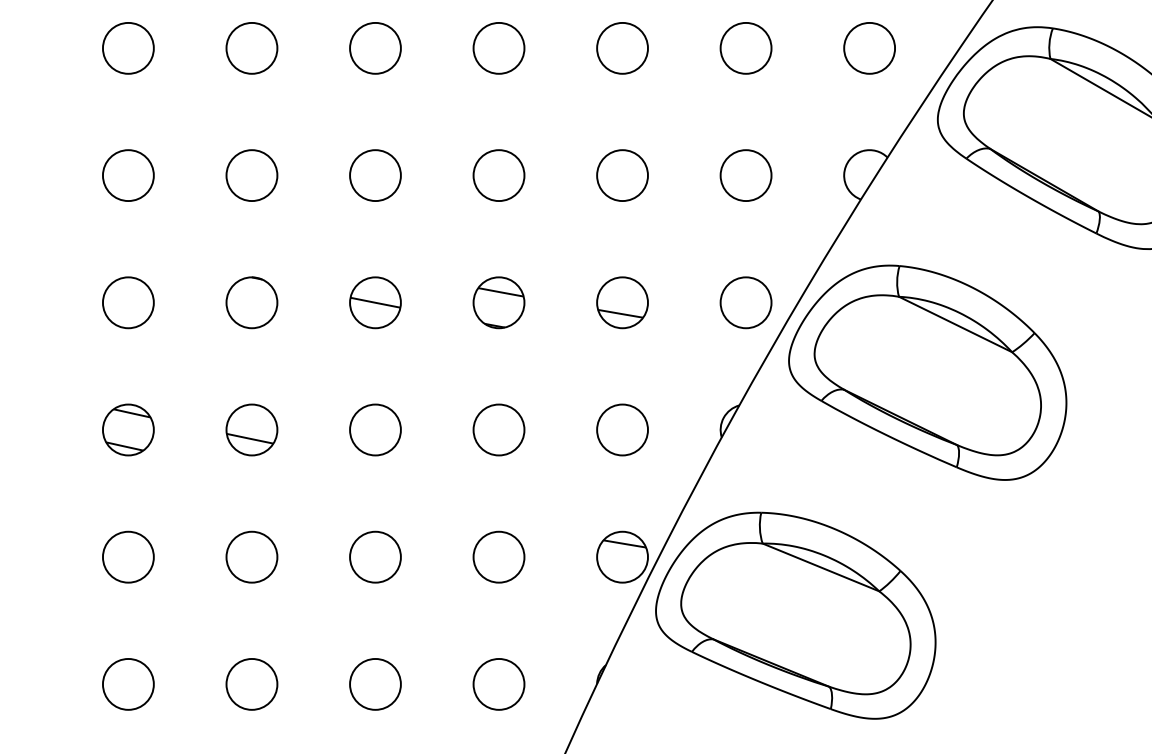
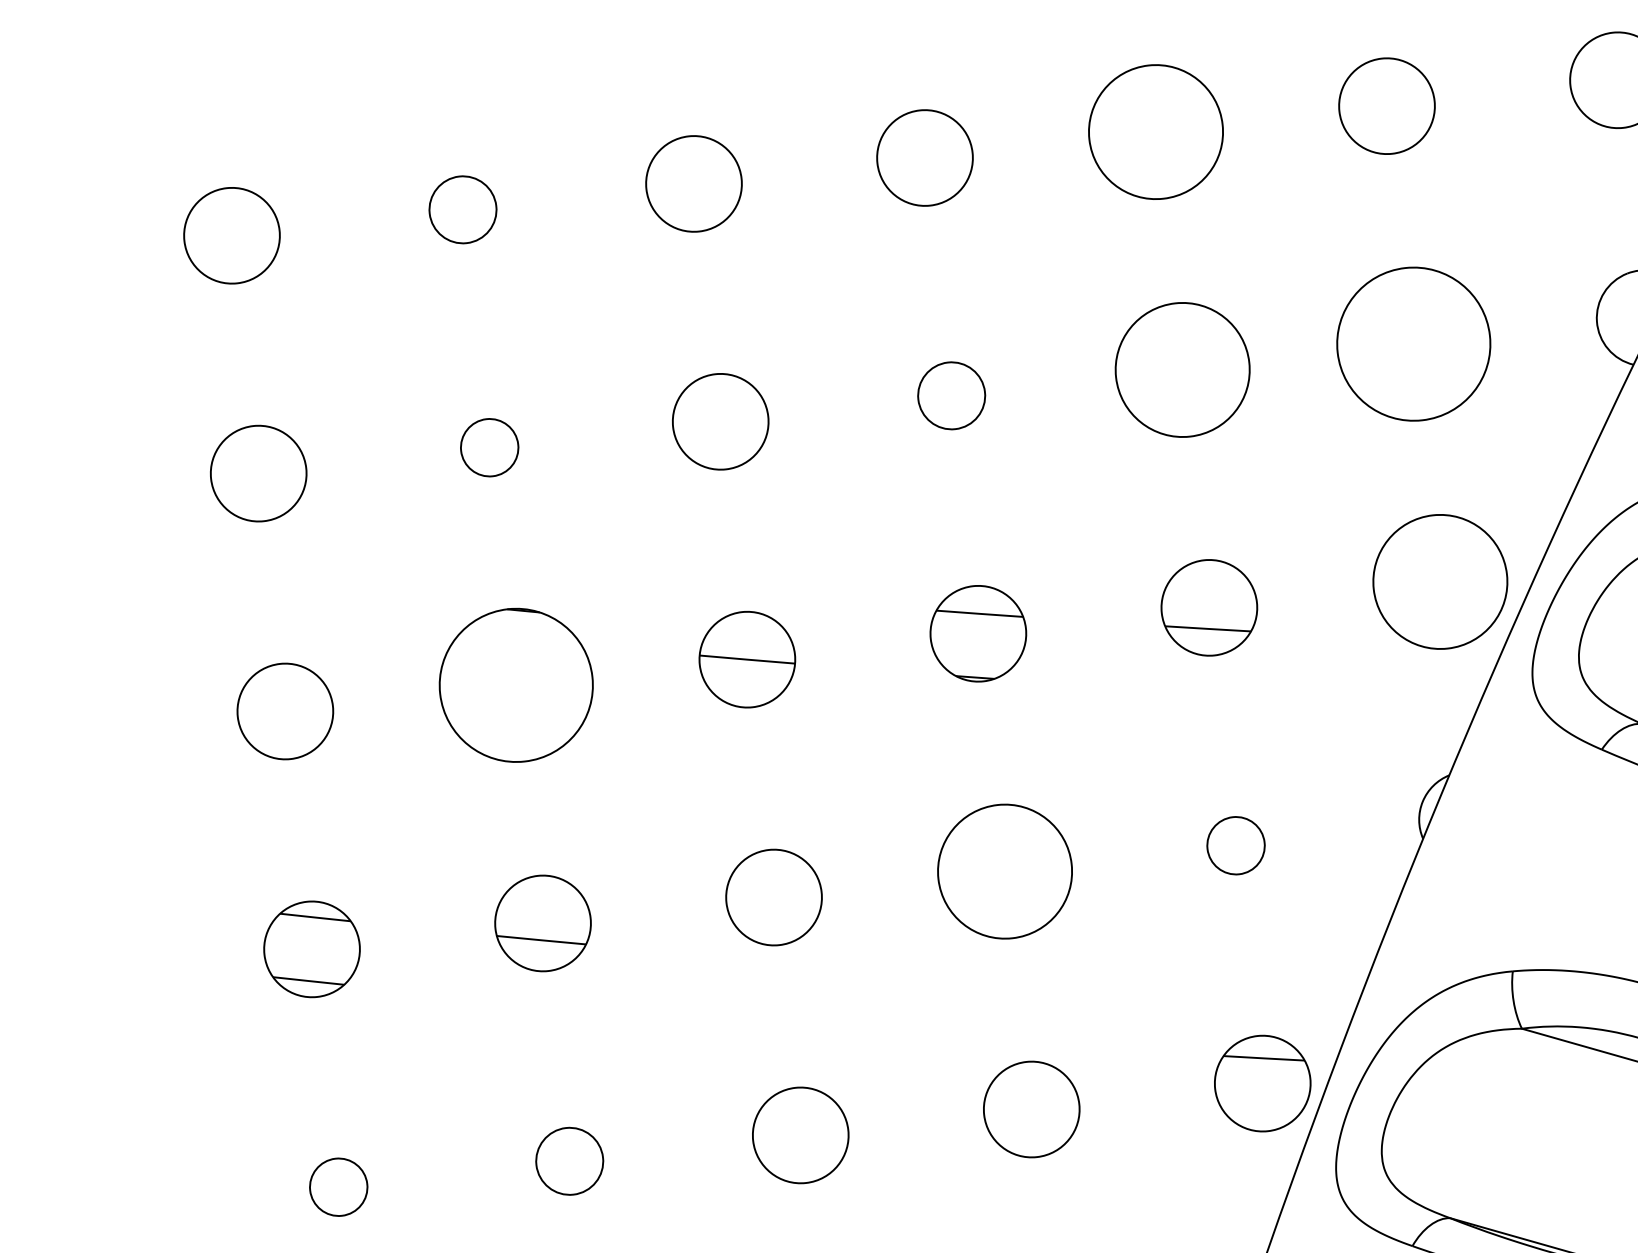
circle: (251, 47) -> (461, 208), size x0.7
circle: (622, 47) -> (1155, 130), size x1.4
circle: (251, 175) -> (488, 447), size x0.6
circle: (498, 175) -> (950, 395), size x0.7
circle: (622, 175) -> (1182, 369), size x1.4
circle: (745, 175) -> (1412, 344), size x1.6
part: (251, 302) -> (515, 685), size x1.6
circle: (745, 302) -> (1439, 581), size x1.4
circle: (498, 429) -> (1003, 870), size x1.4
circle: (622, 429) -> (1235, 844), size x0.6
circle: (127, 556) -> (336, 1186), size x0.6
circle: (251, 556) -> (568, 1160), size x0.7

